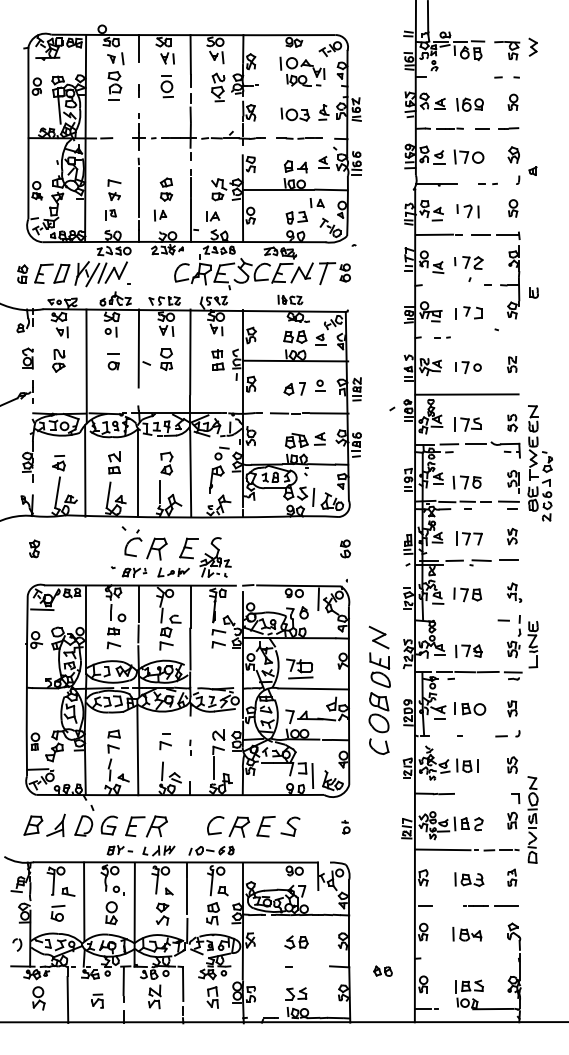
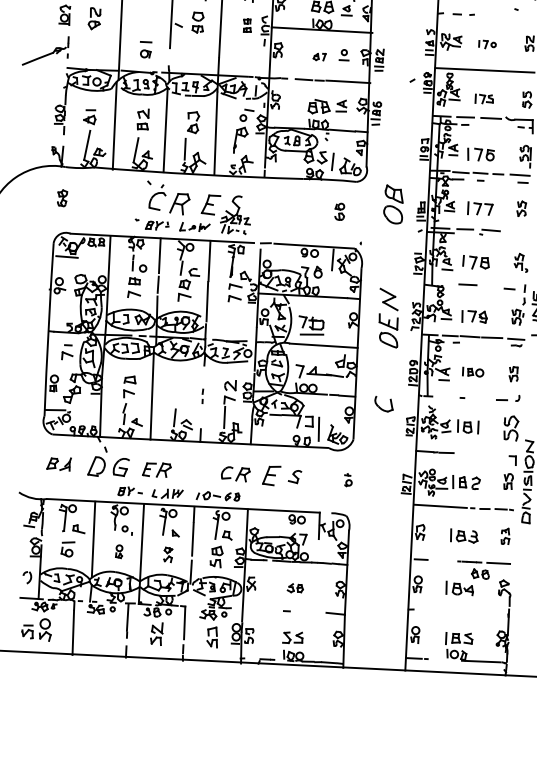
part: (442, 337) -> (464, 14), size x1.4
part: (217, 359) -> (246, 24), size x0.7
part: (113, 361) -> (145, 49), moved
part: (468, 367) -> (487, 44), size x0.7
part: (294, 388) -> (319, 56), size x0.6
part: (467, 424) -> (483, 99), size x0.7
part: (345, 548) -> (339, 211), moved
line: (508, 559) -> (467, 284), moved
part: (470, 708) -> (473, 371), size x0.7
part: (378, 712) -> (393, 204), moved
part: (165, 741) -> (67, 352), moved
part: (512, 764) -> (511, 427), size x1.6
part: (44, 824) -> (59, 463), size x0.6
part: (146, 826) -> (156, 469), size x0.7
part: (228, 826) -> (235, 473), size x0.7
part: (290, 826) -> (295, 476), size x0.7
part: (111, 913) -> (119, 551), size x0.6
part: (162, 913) -> (168, 554), size x0.7
part: (296, 942) -> (295, 588), size x0.7
part: (382, 970) -> (479, 573), moved
part: (97, 1000) -> (27, 631), moved

